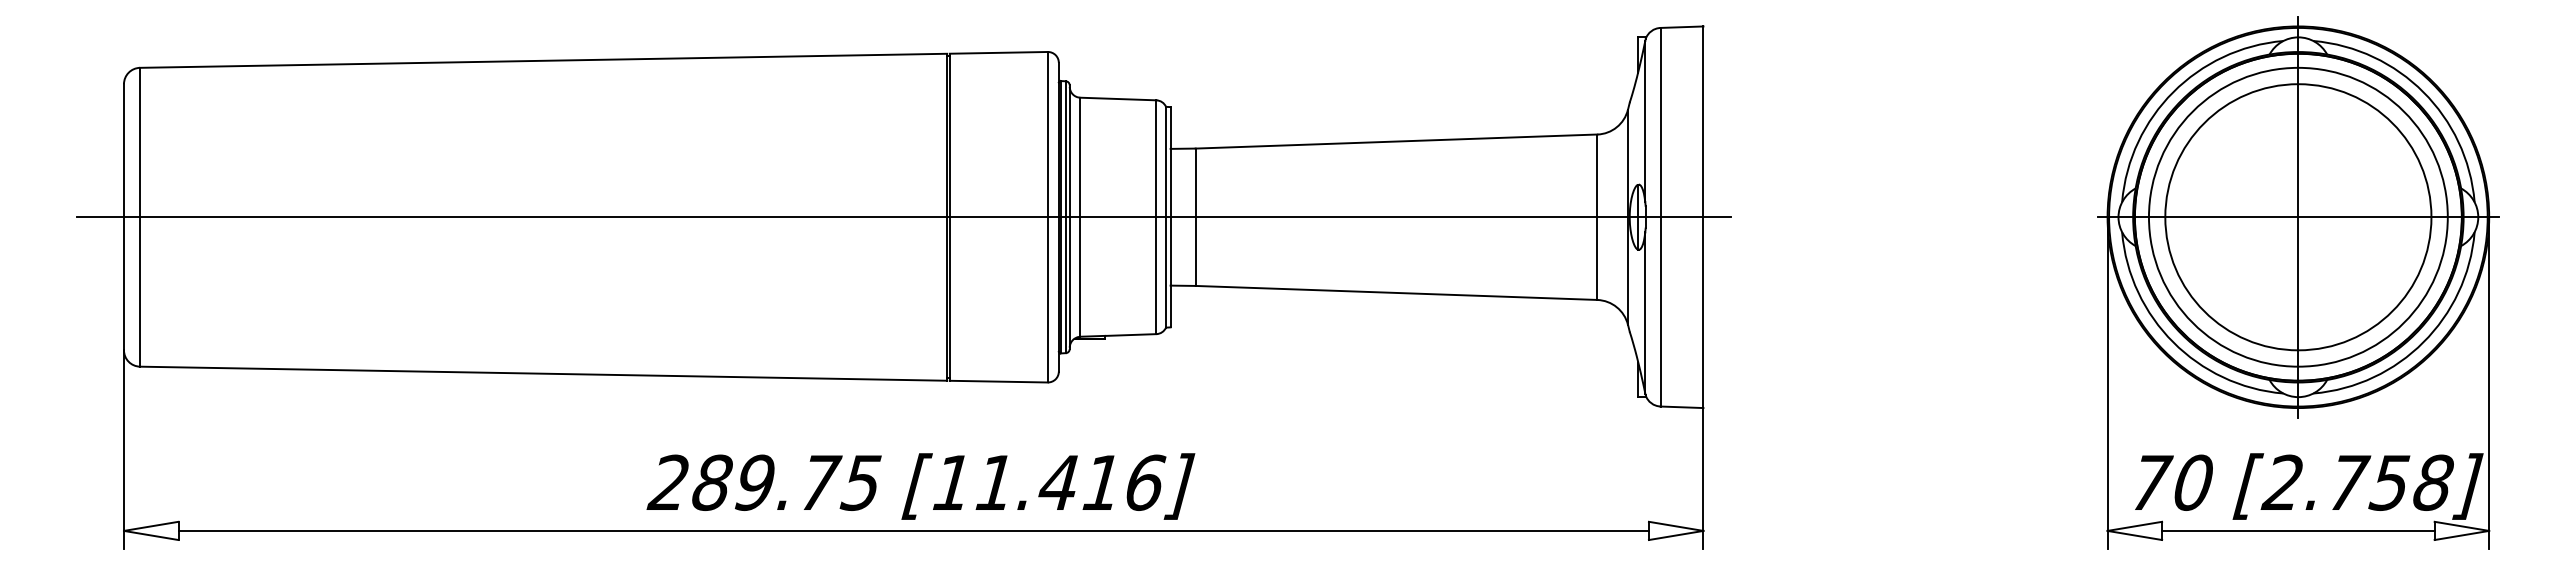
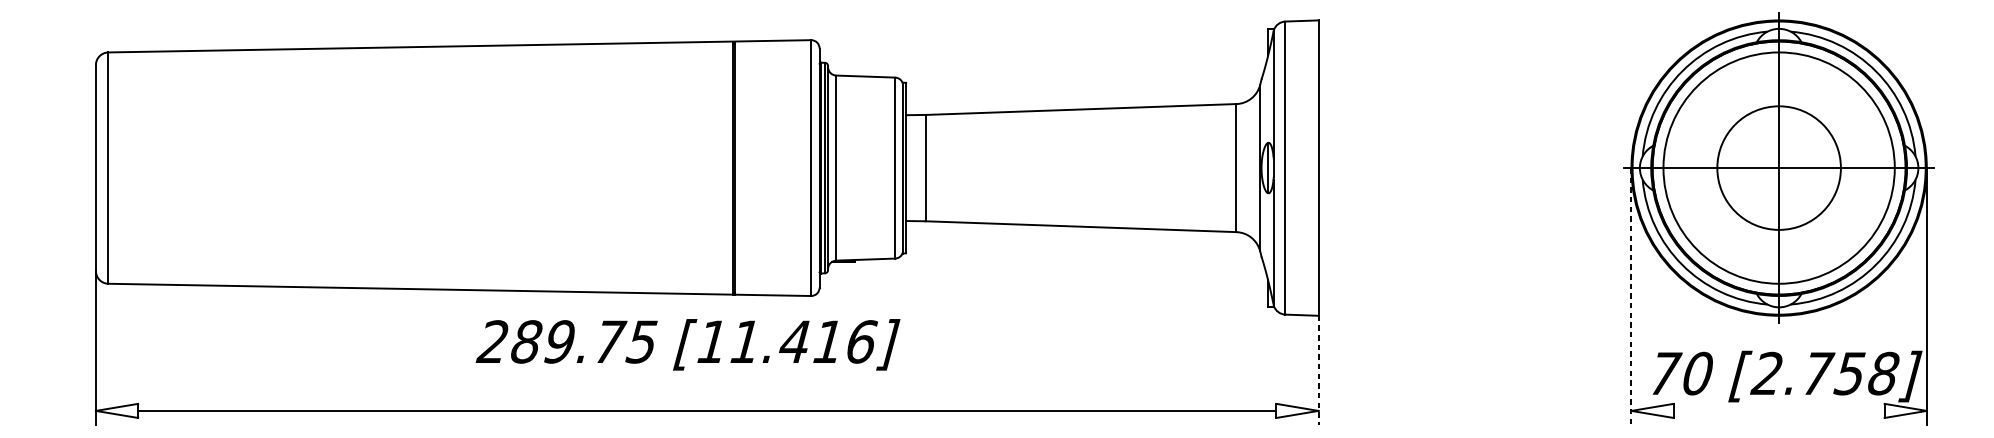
line: (903, 217) -> (699, 168), removed
circle: (2298, 217) -> (1779, 168), size x0.6
line: (2107, 383) -> (1631, 296), solid -> dashed
line: (1703, 478) -> (1318, 370), solid -> dashed
text: (920, 486) -> (687, 344), moved
line: (2298, 530) -> (1779, 410), removed

